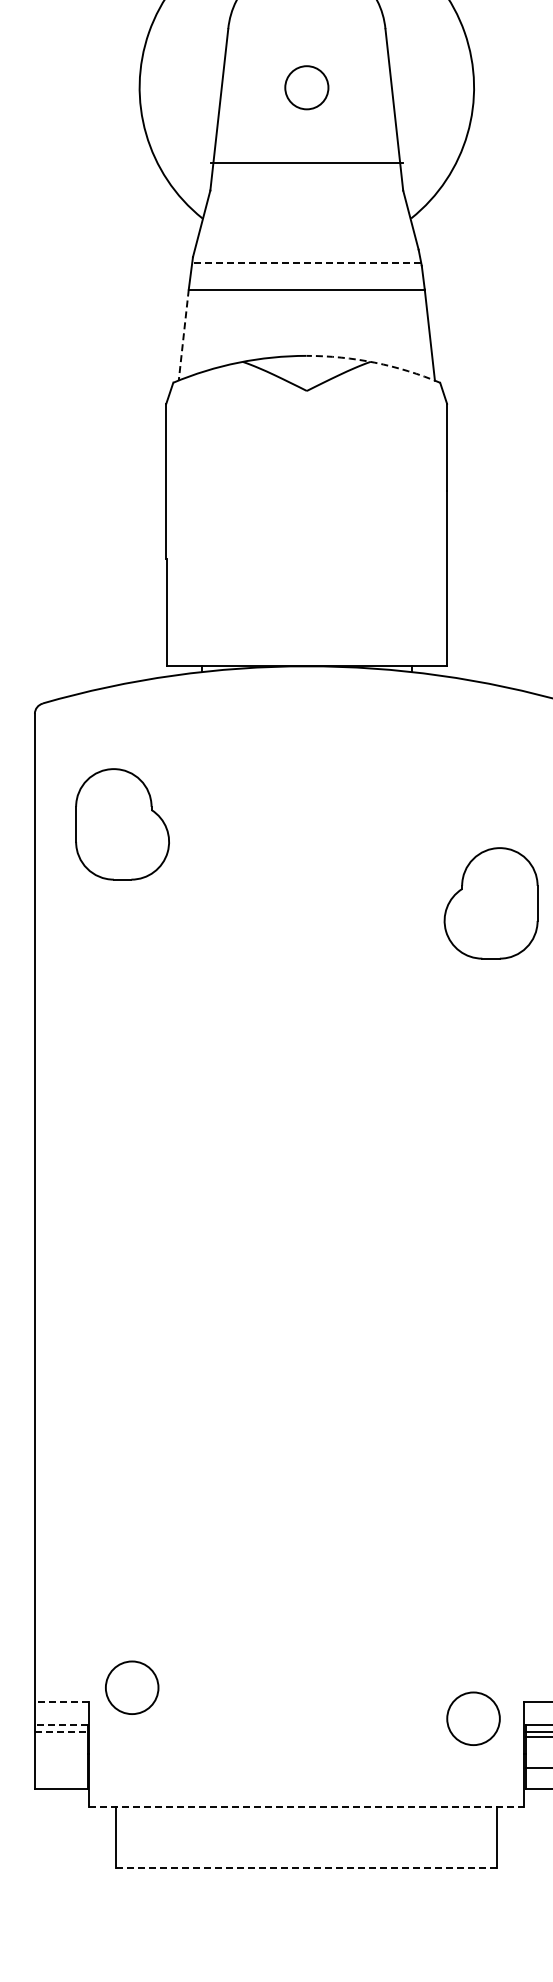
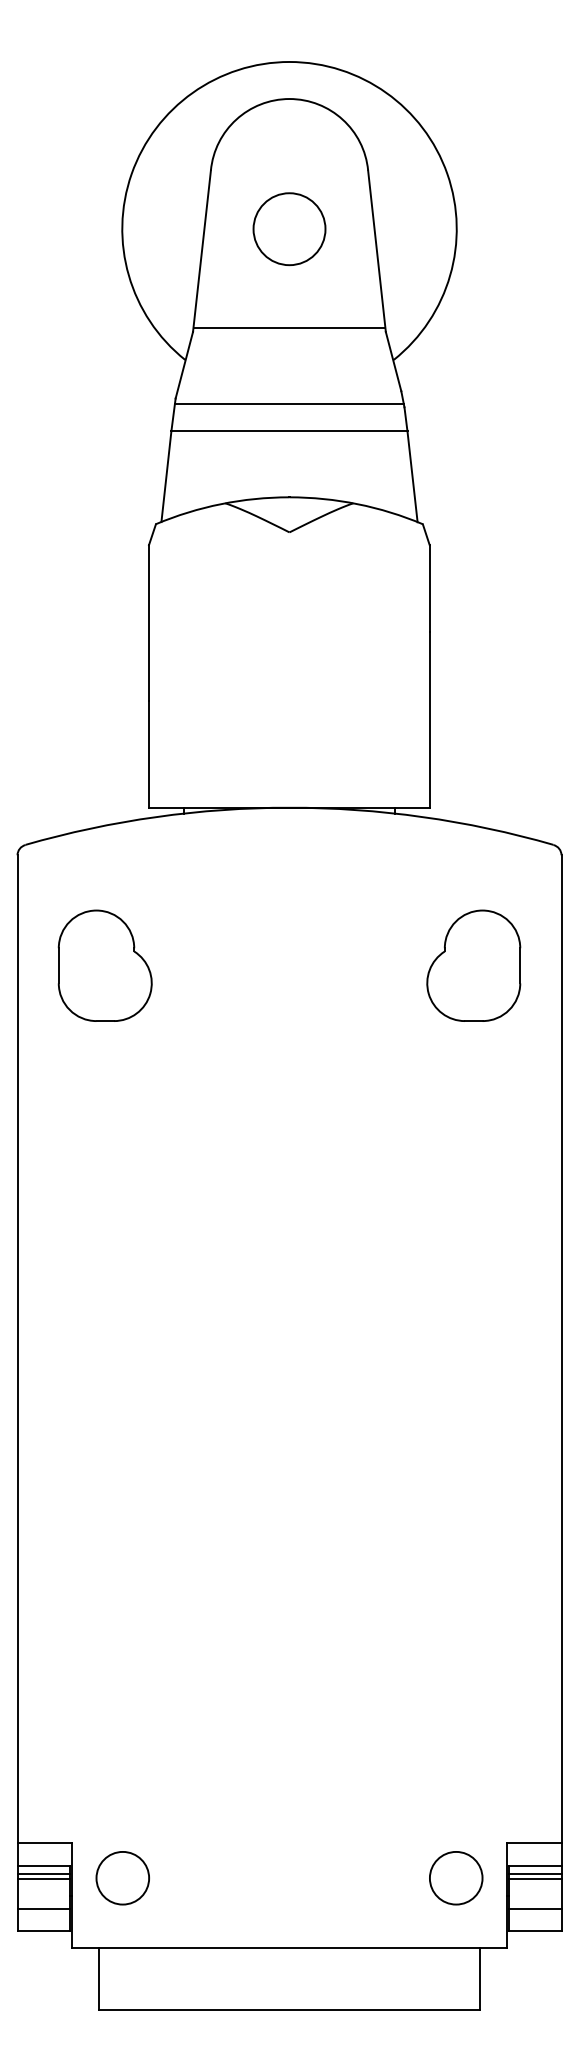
circle: (306, 88) -> (289, 229), size x1.67
line: (306, 163) -> (289, 327), moved
line: (305, 263) -> (288, 404), dashed -> solid
line: (183, 335) -> (166, 476), dashed -> solid
arc: (374, 363) -> (357, 504), dashed -> solid
part: (490, 903) -> (473, 965), moved
circle: (131, 1688) -> (122, 1878), moved
line: (61, 1702) -> (44, 1843), dashed -> solid
circle: (473, 1719) -> (456, 1878), moved
line: (60, 1725) -> (43, 1866), dashed -> solid
line: (61, 1732) -> (44, 1873), dashed -> solid
line: (60, 1737) -> (43, 1878), added
line: (60, 1768) -> (43, 1909), added
line: (306, 1807) -> (289, 1948), dashed -> solid
line: (306, 1868) -> (289, 2009), dashed -> solid

